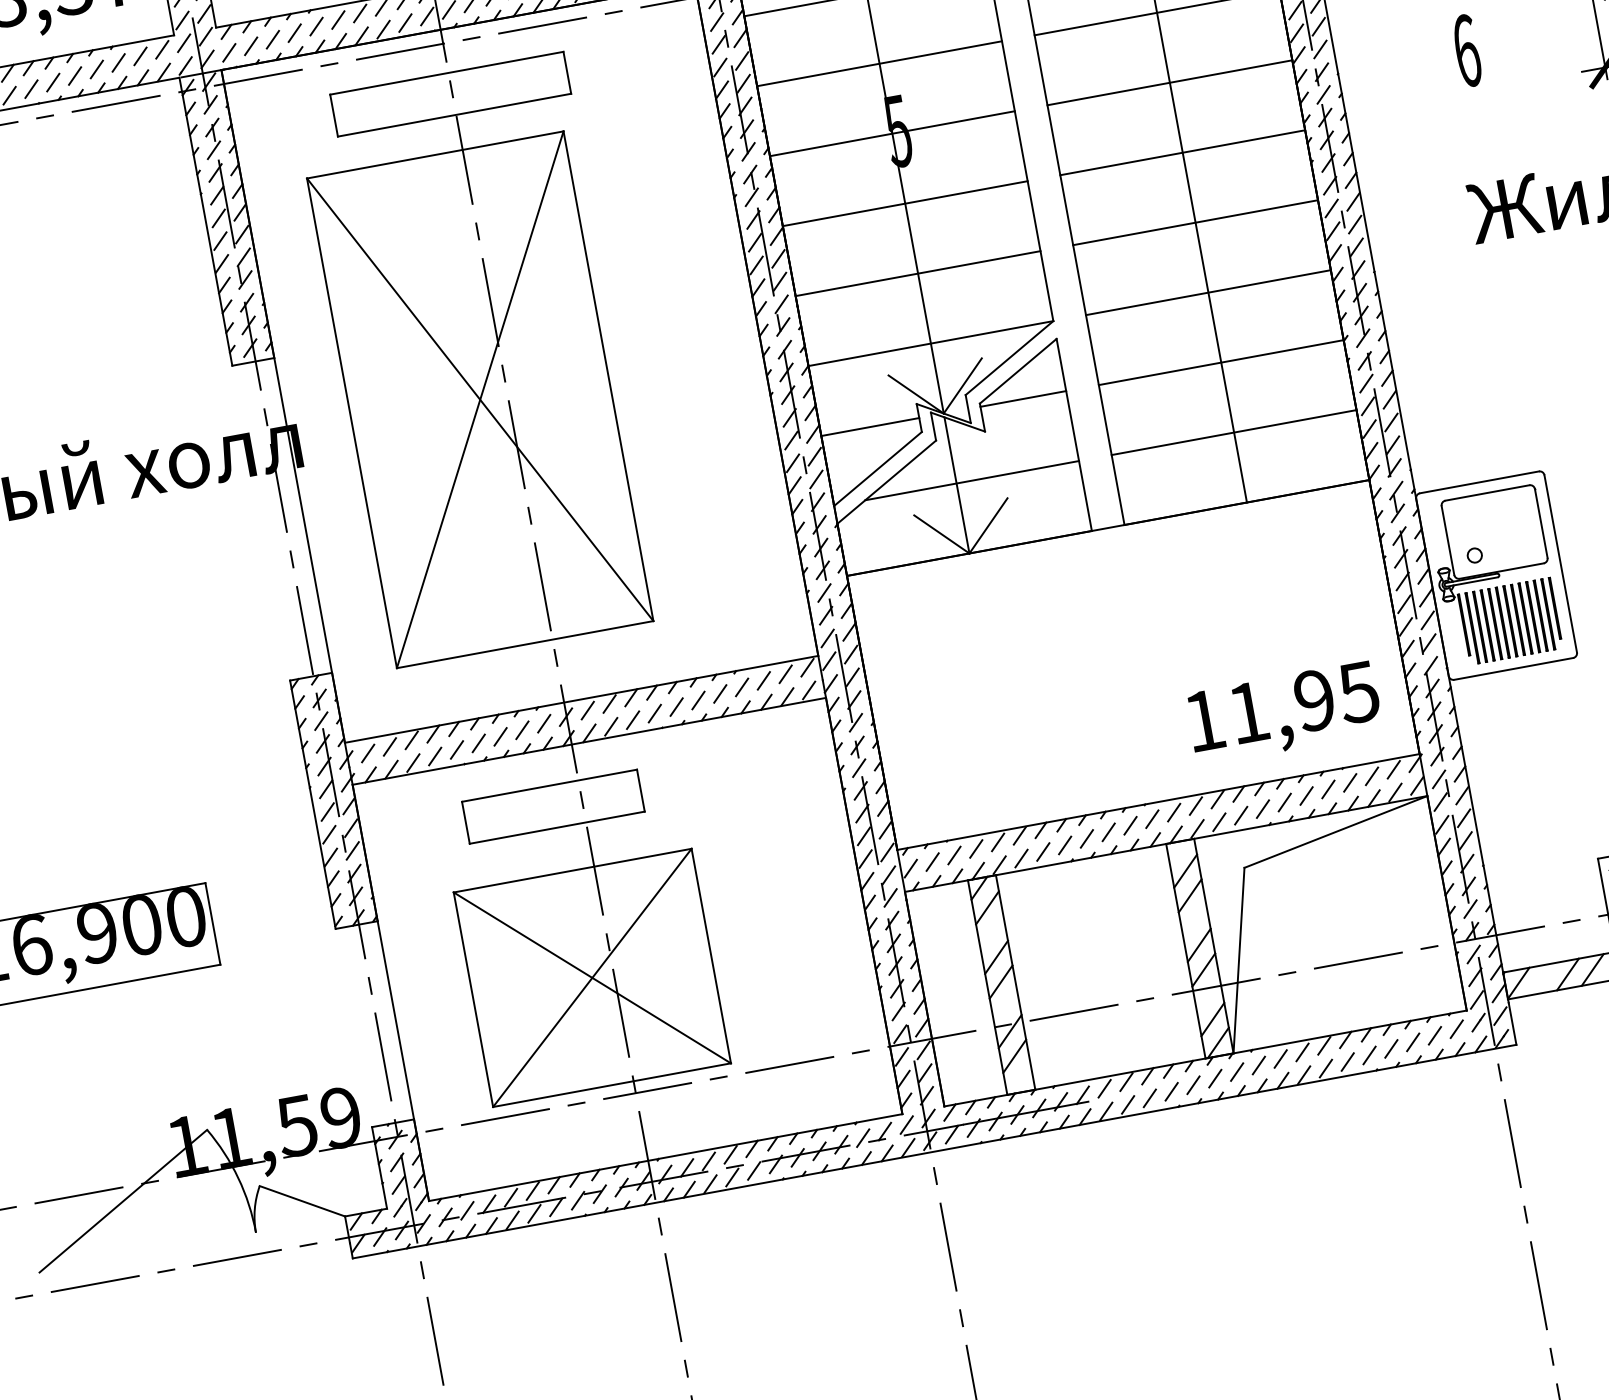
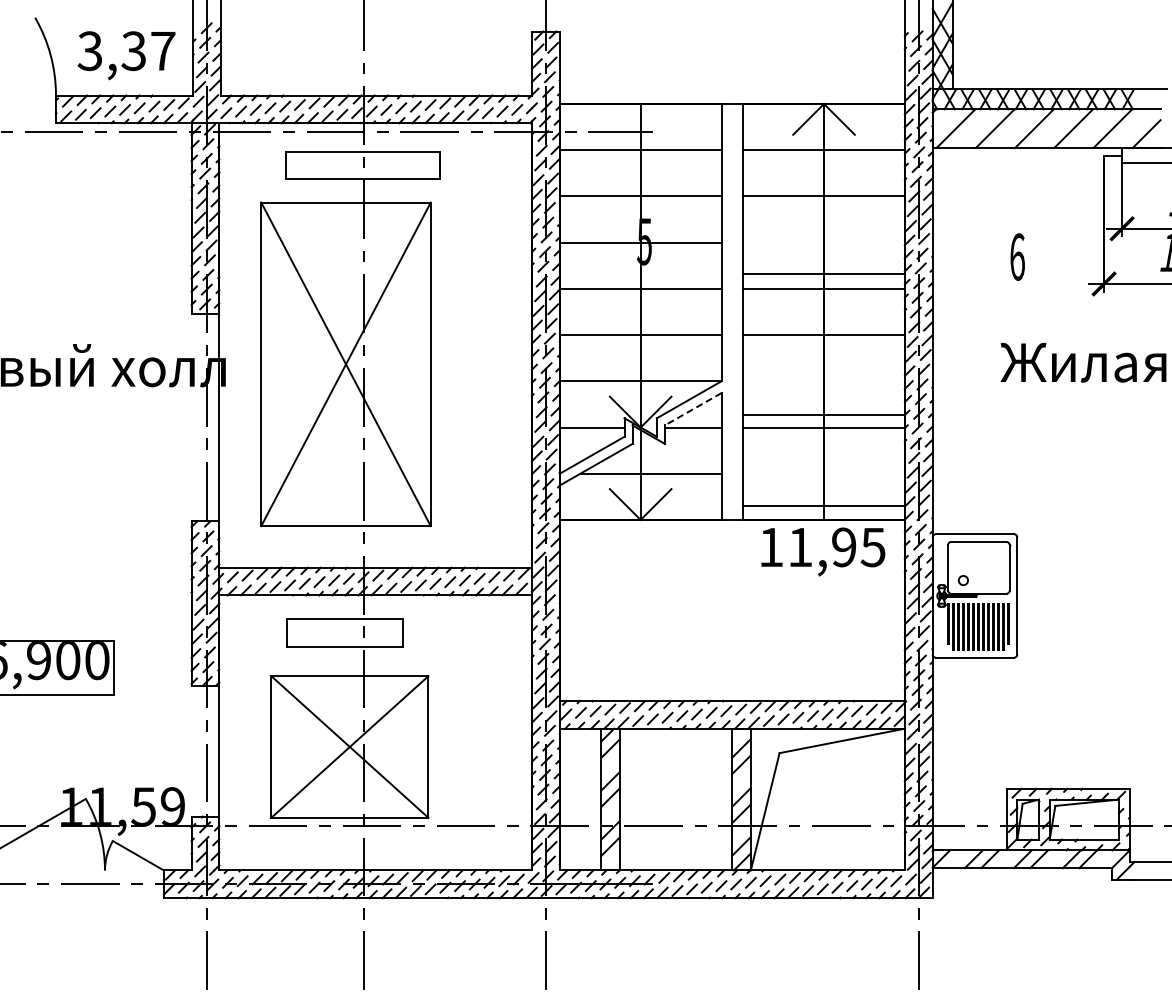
line: (1169, 82) -> (823, 273), moved
line: (1207, 293) -> (823, 415), moved
line: (1018, 371) -> (693, 409), solid -> dashed
line: (1233, 432) -> (823, 505), moved
text: (1284, 712) -> (823, 551), moved

